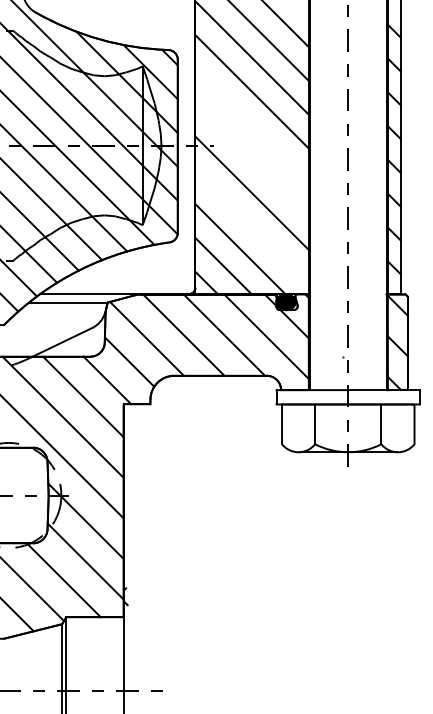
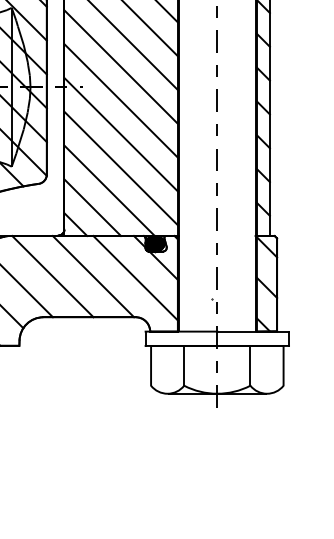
line: (251, 125) -> (120, 66), added
line: (251, 159) -> (120, 100), added
line: (251, 226) -> (120, 167), added

